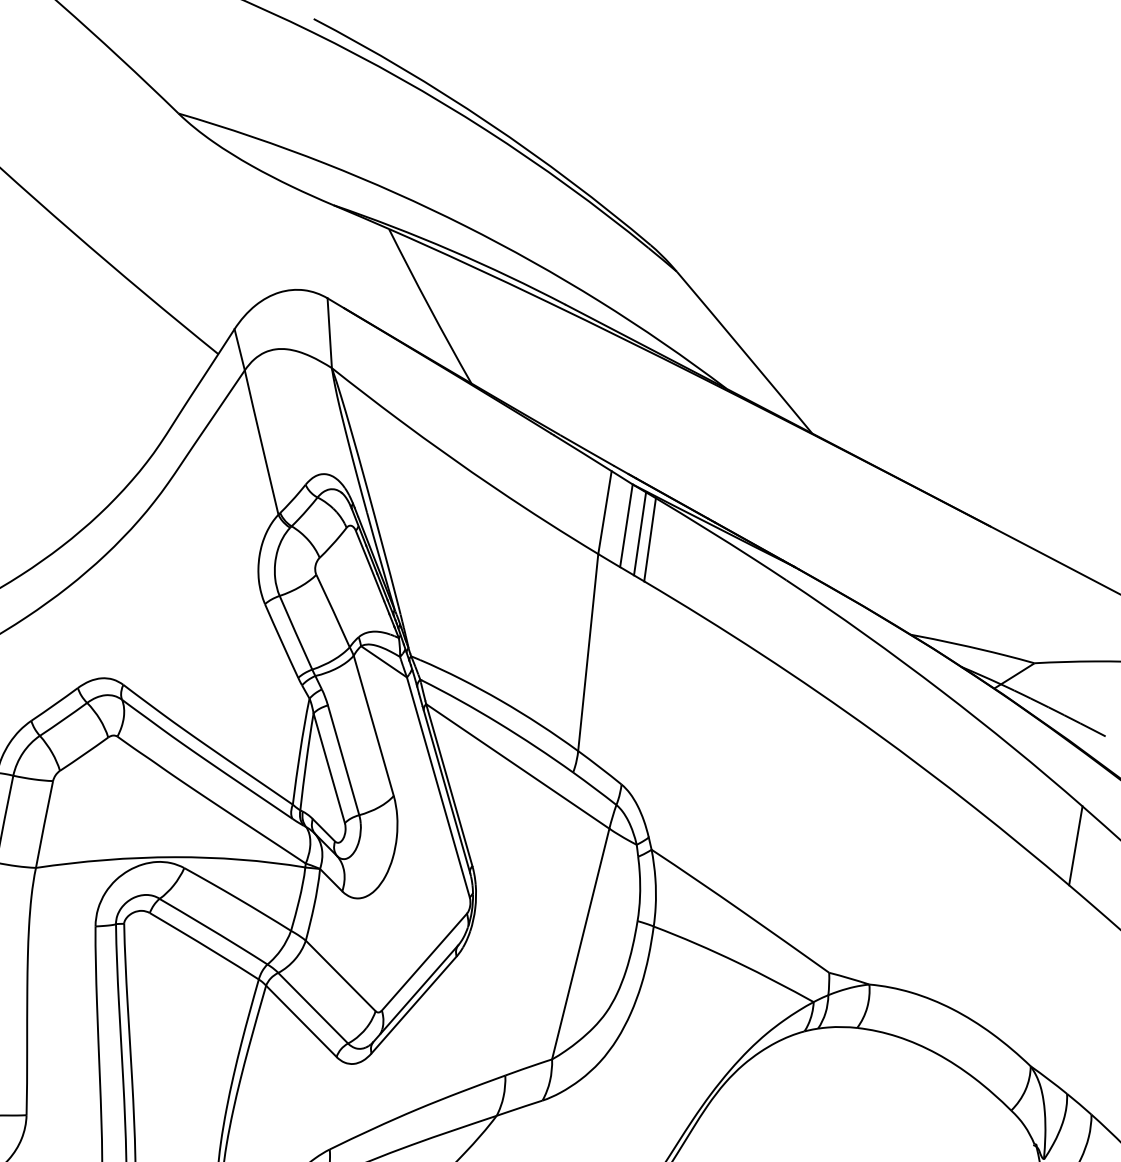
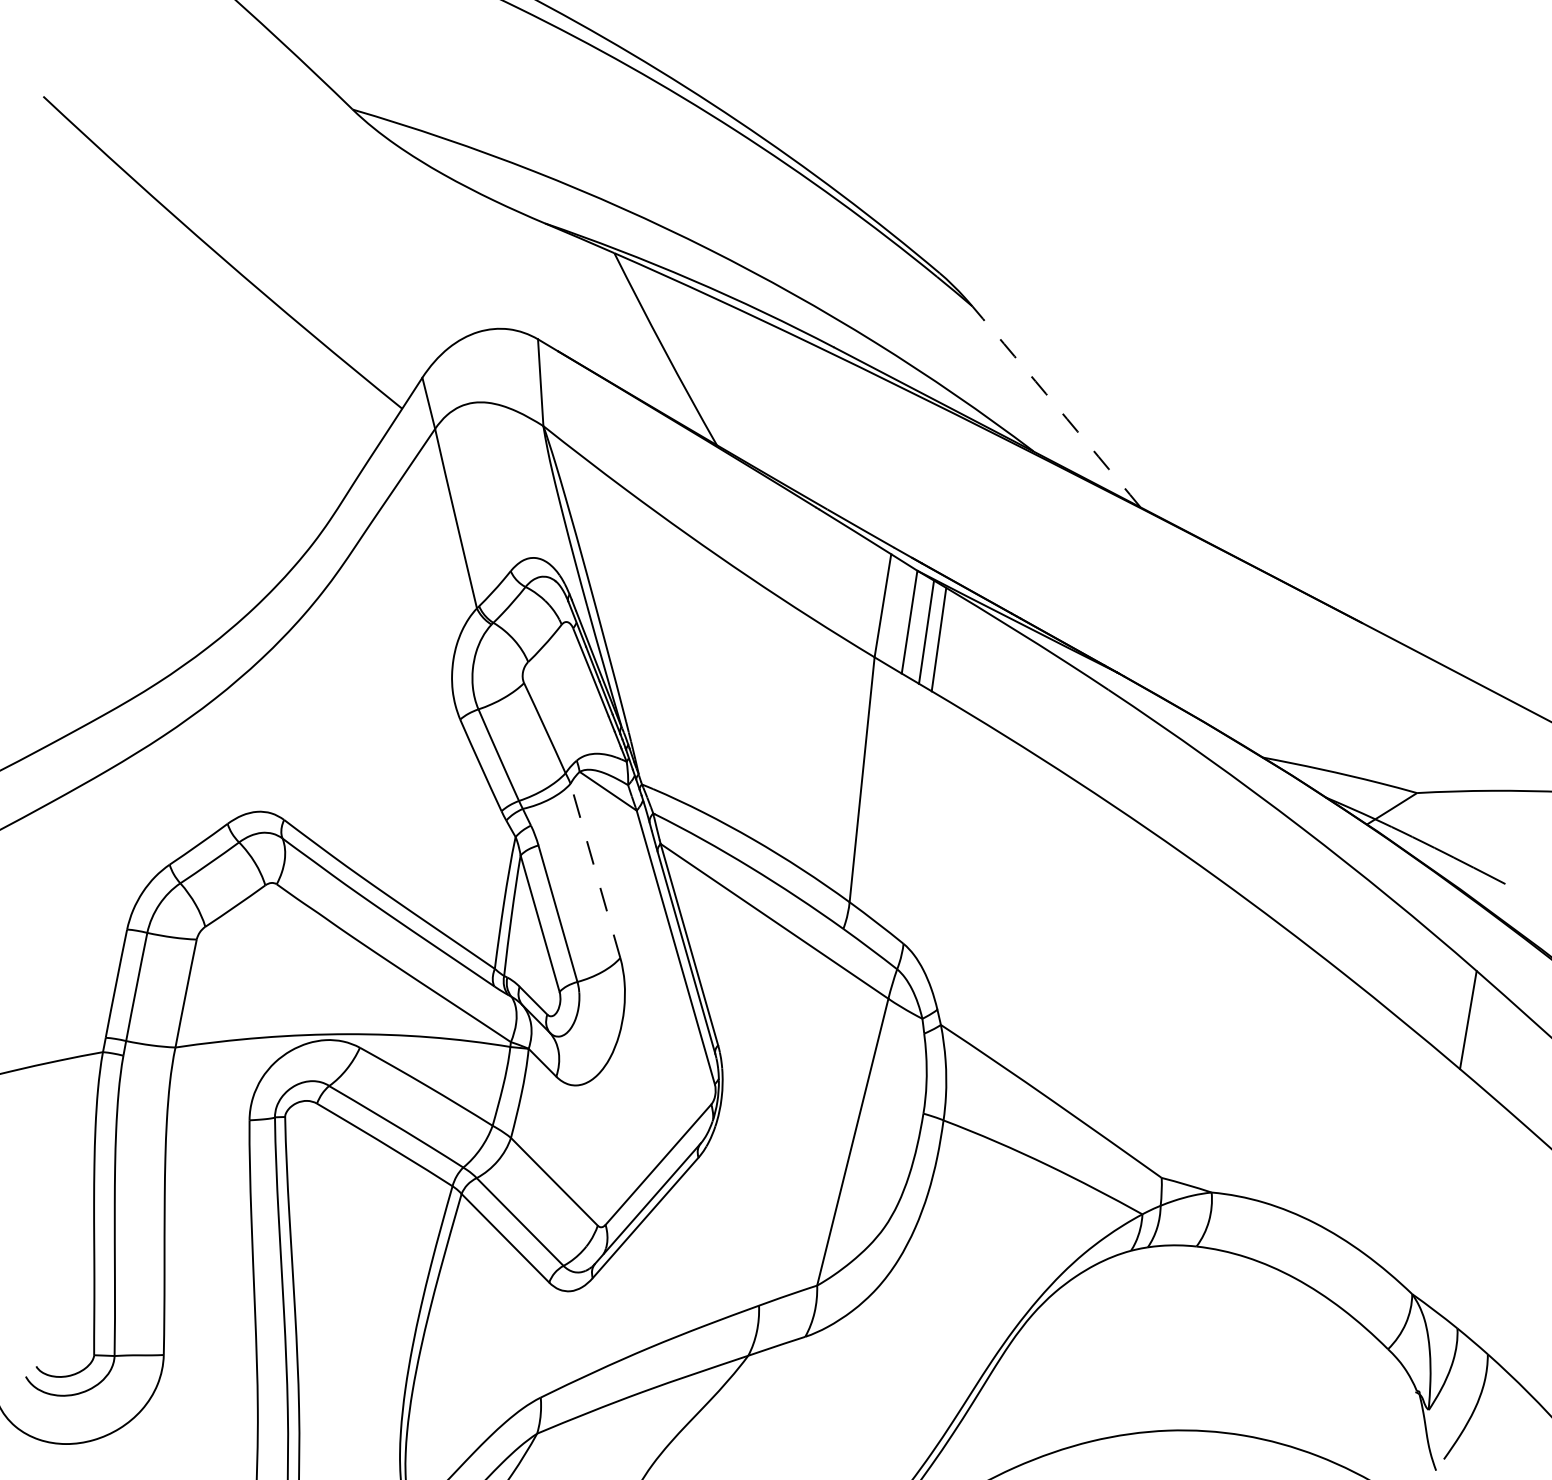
arc: (744, 352) -> (1056, 406), solid -> dashed
line: (373, 725) -> (595, 870), solid -> dashed

